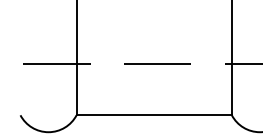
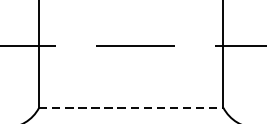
line: (154, 115) -> (131, 108), solid -> dashed

